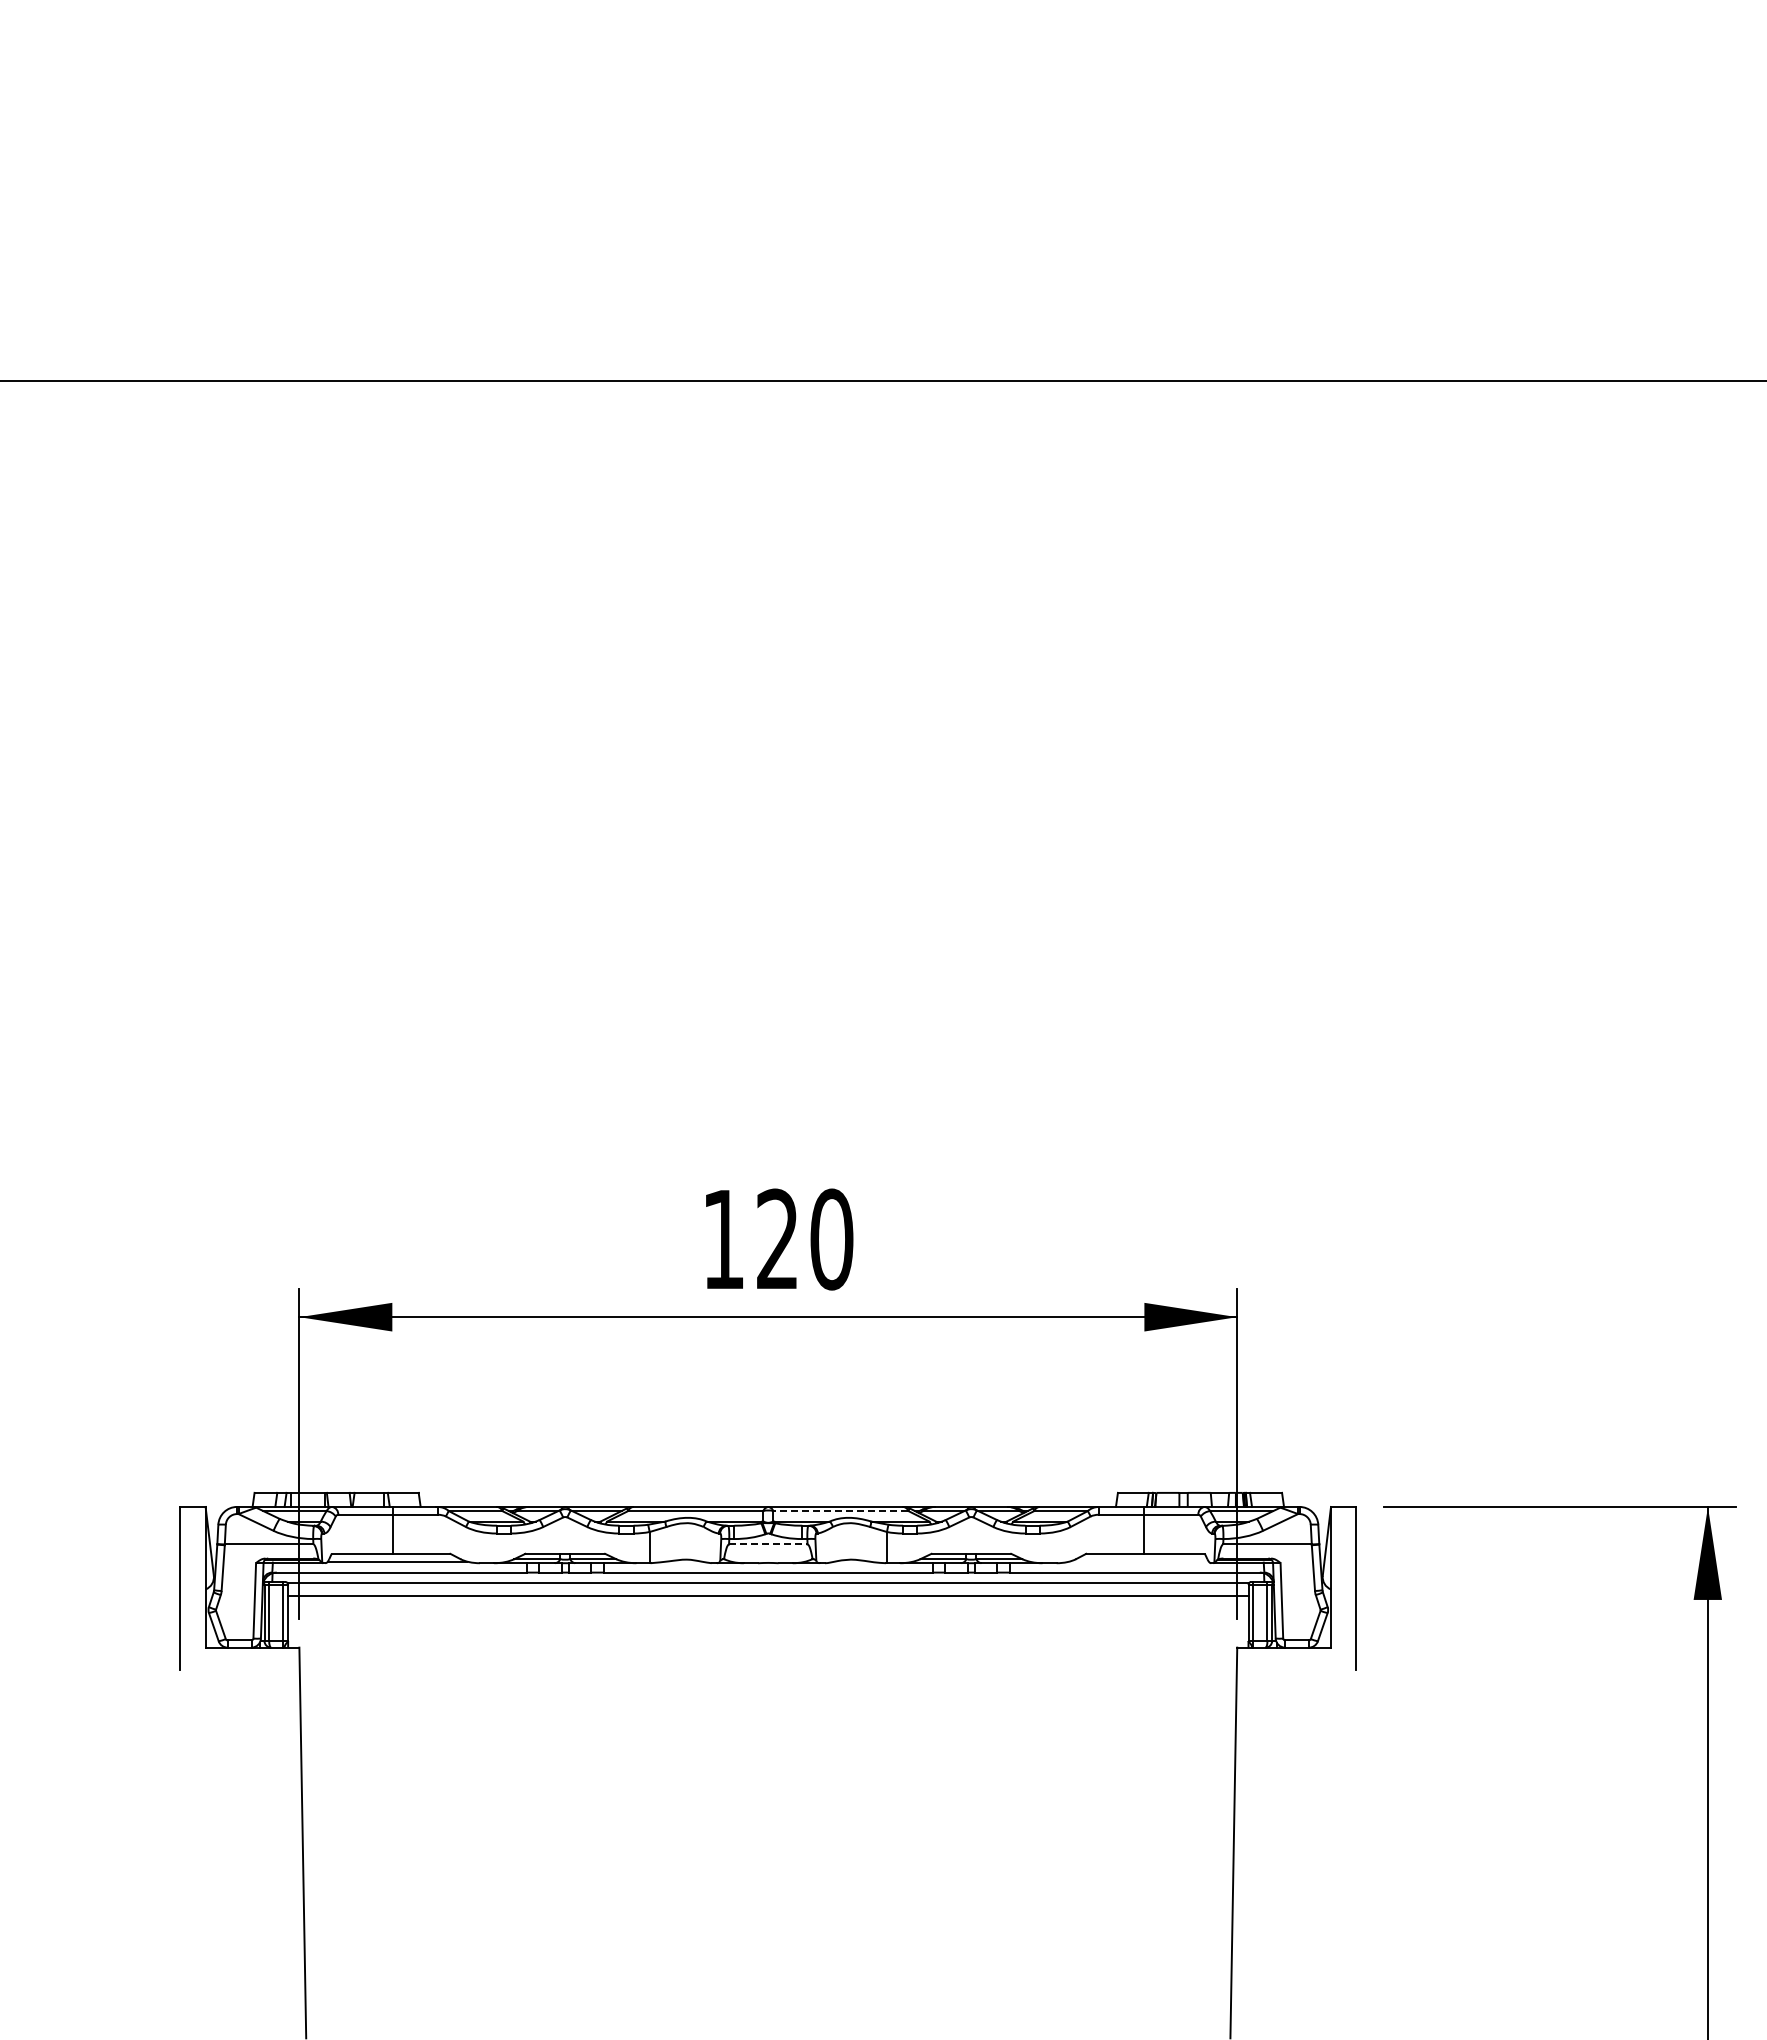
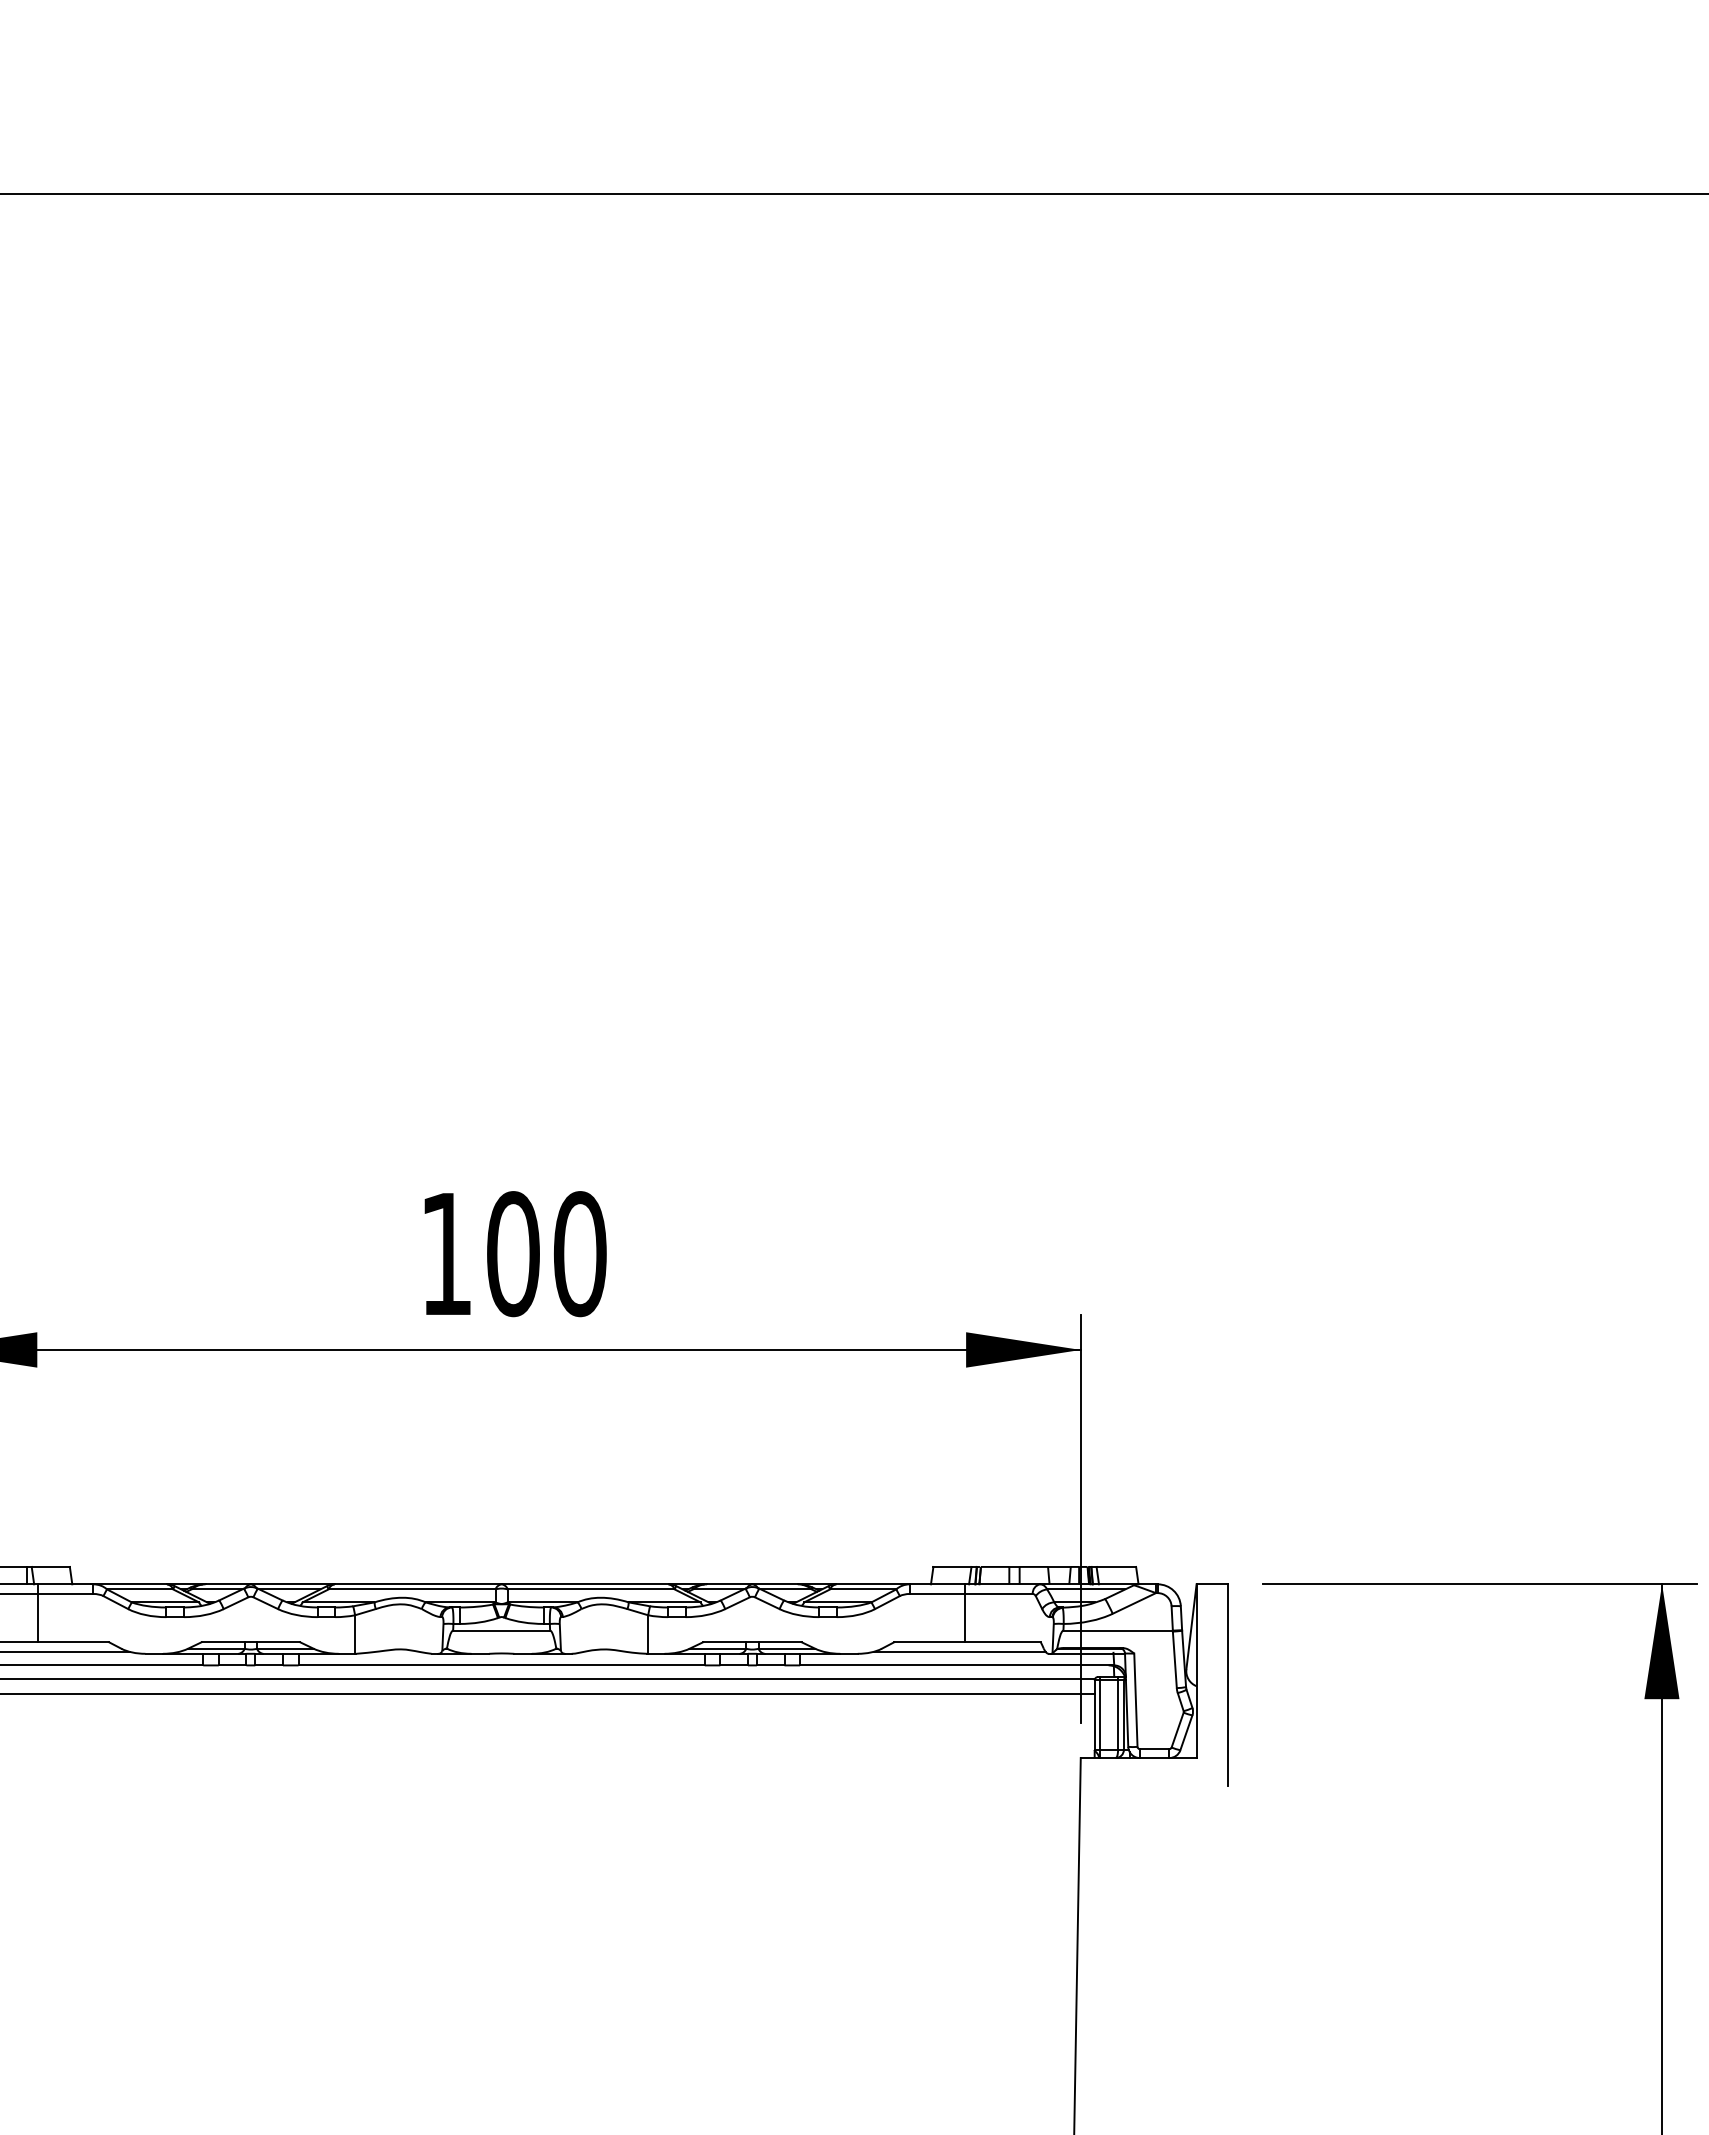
text: (777, 1239) -> (512, 1254), 120 -> 100
line: (840, 1511) -> (590, 1589), dashed -> solid
line: (768, 1544) -> (501, 1630), dashed -> solid
line: (1138, 1561) -> (958, 1651), added

